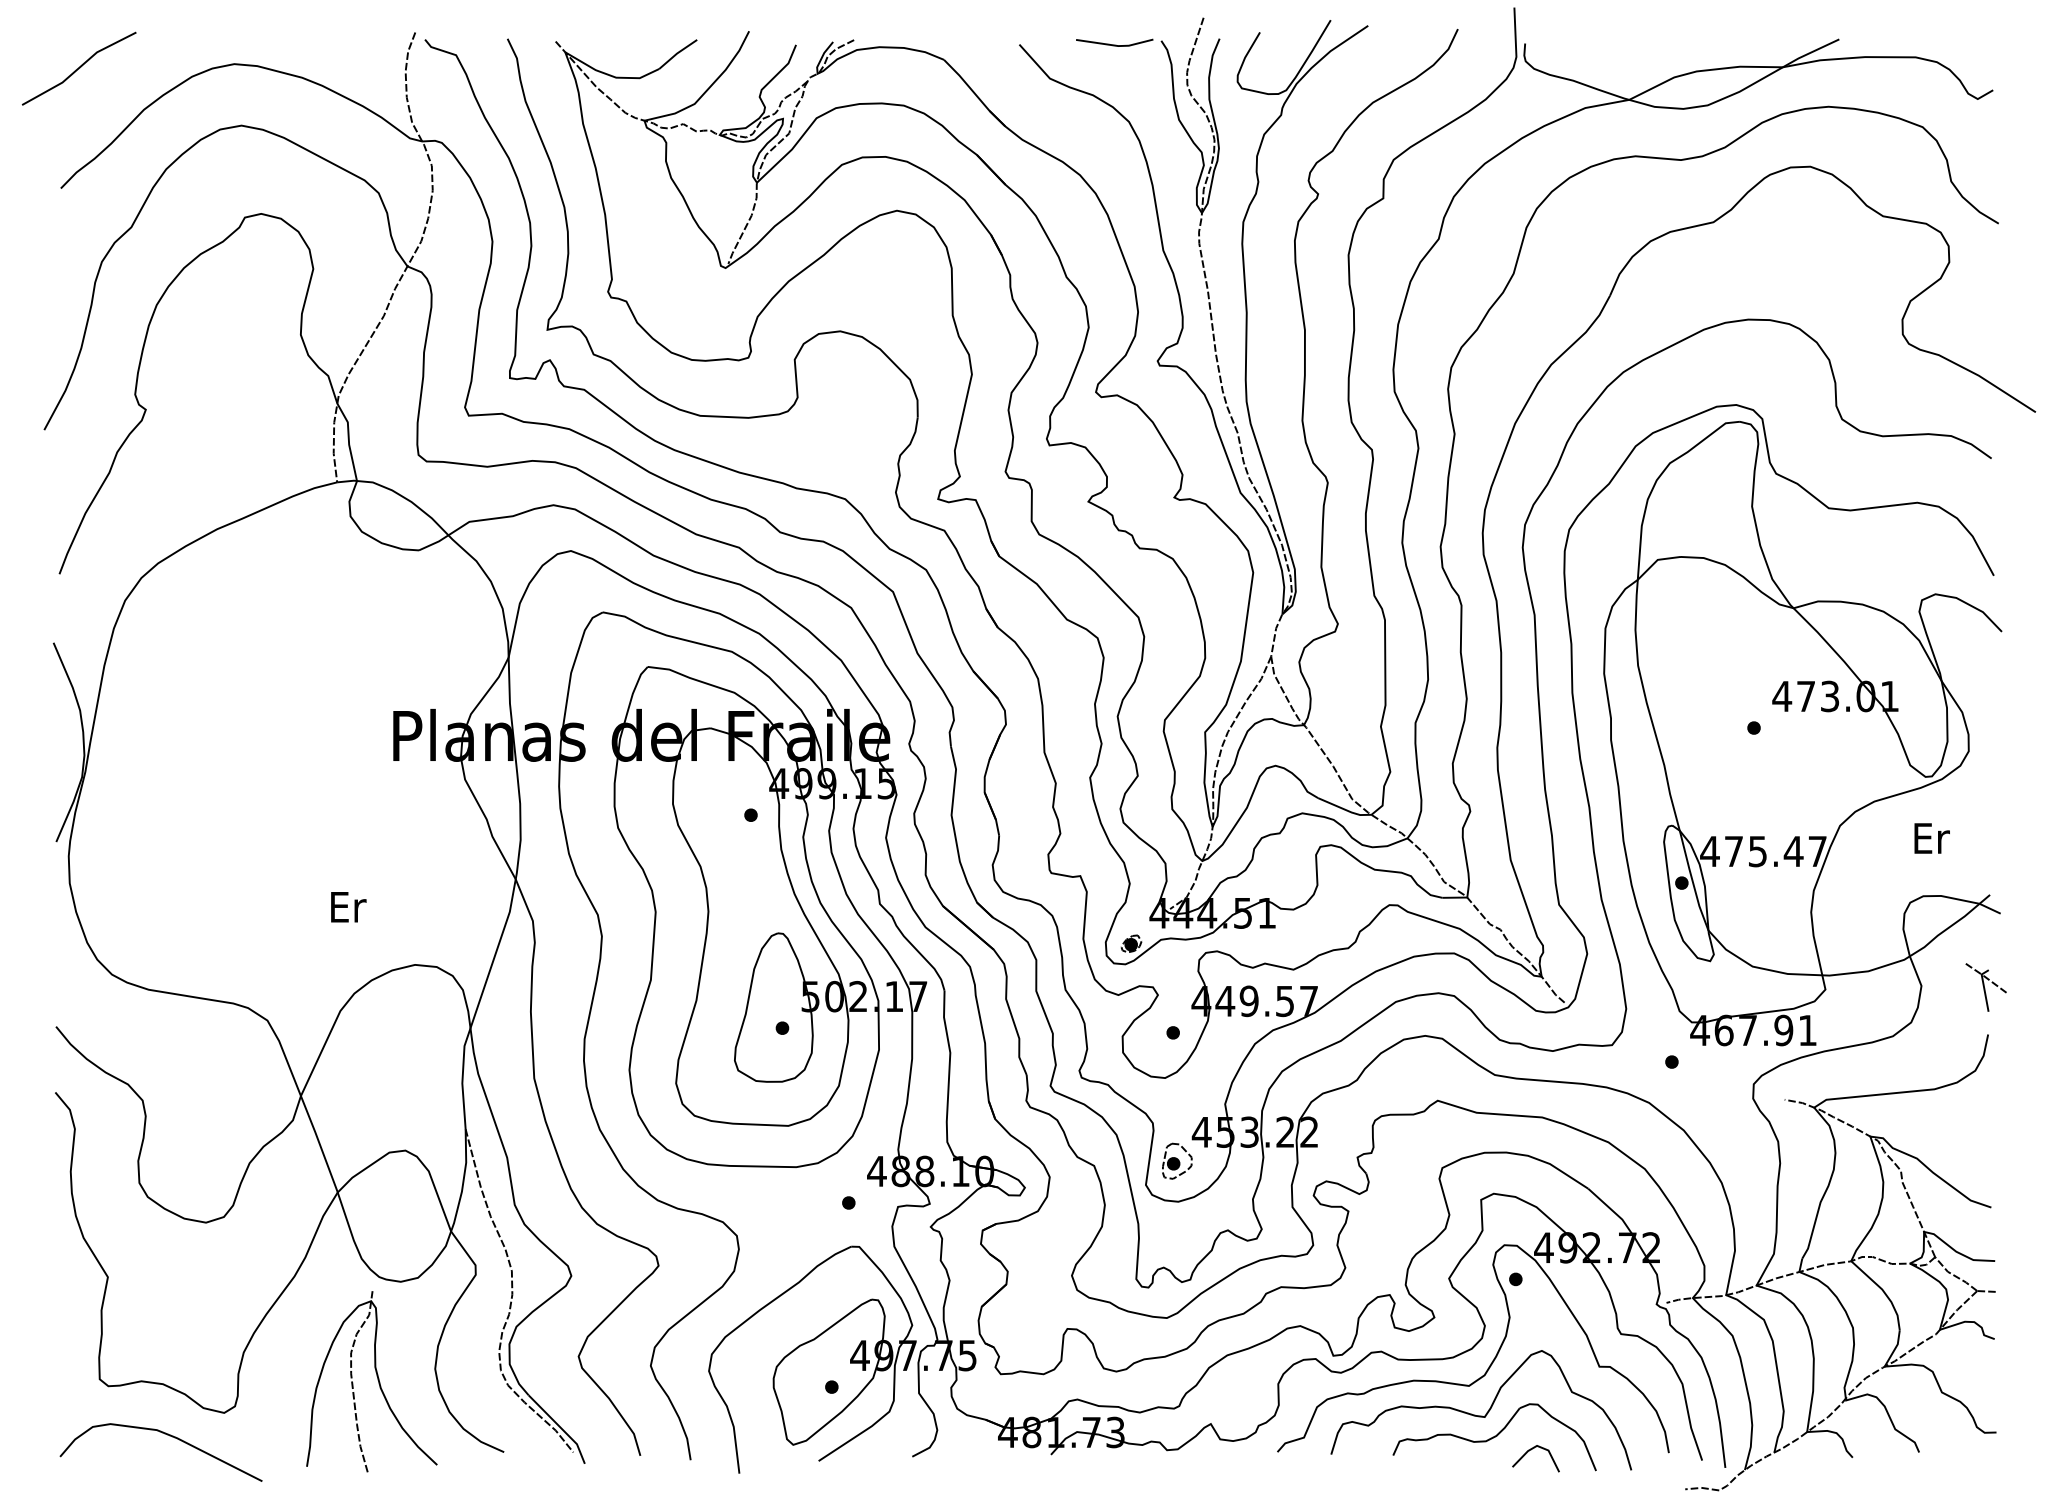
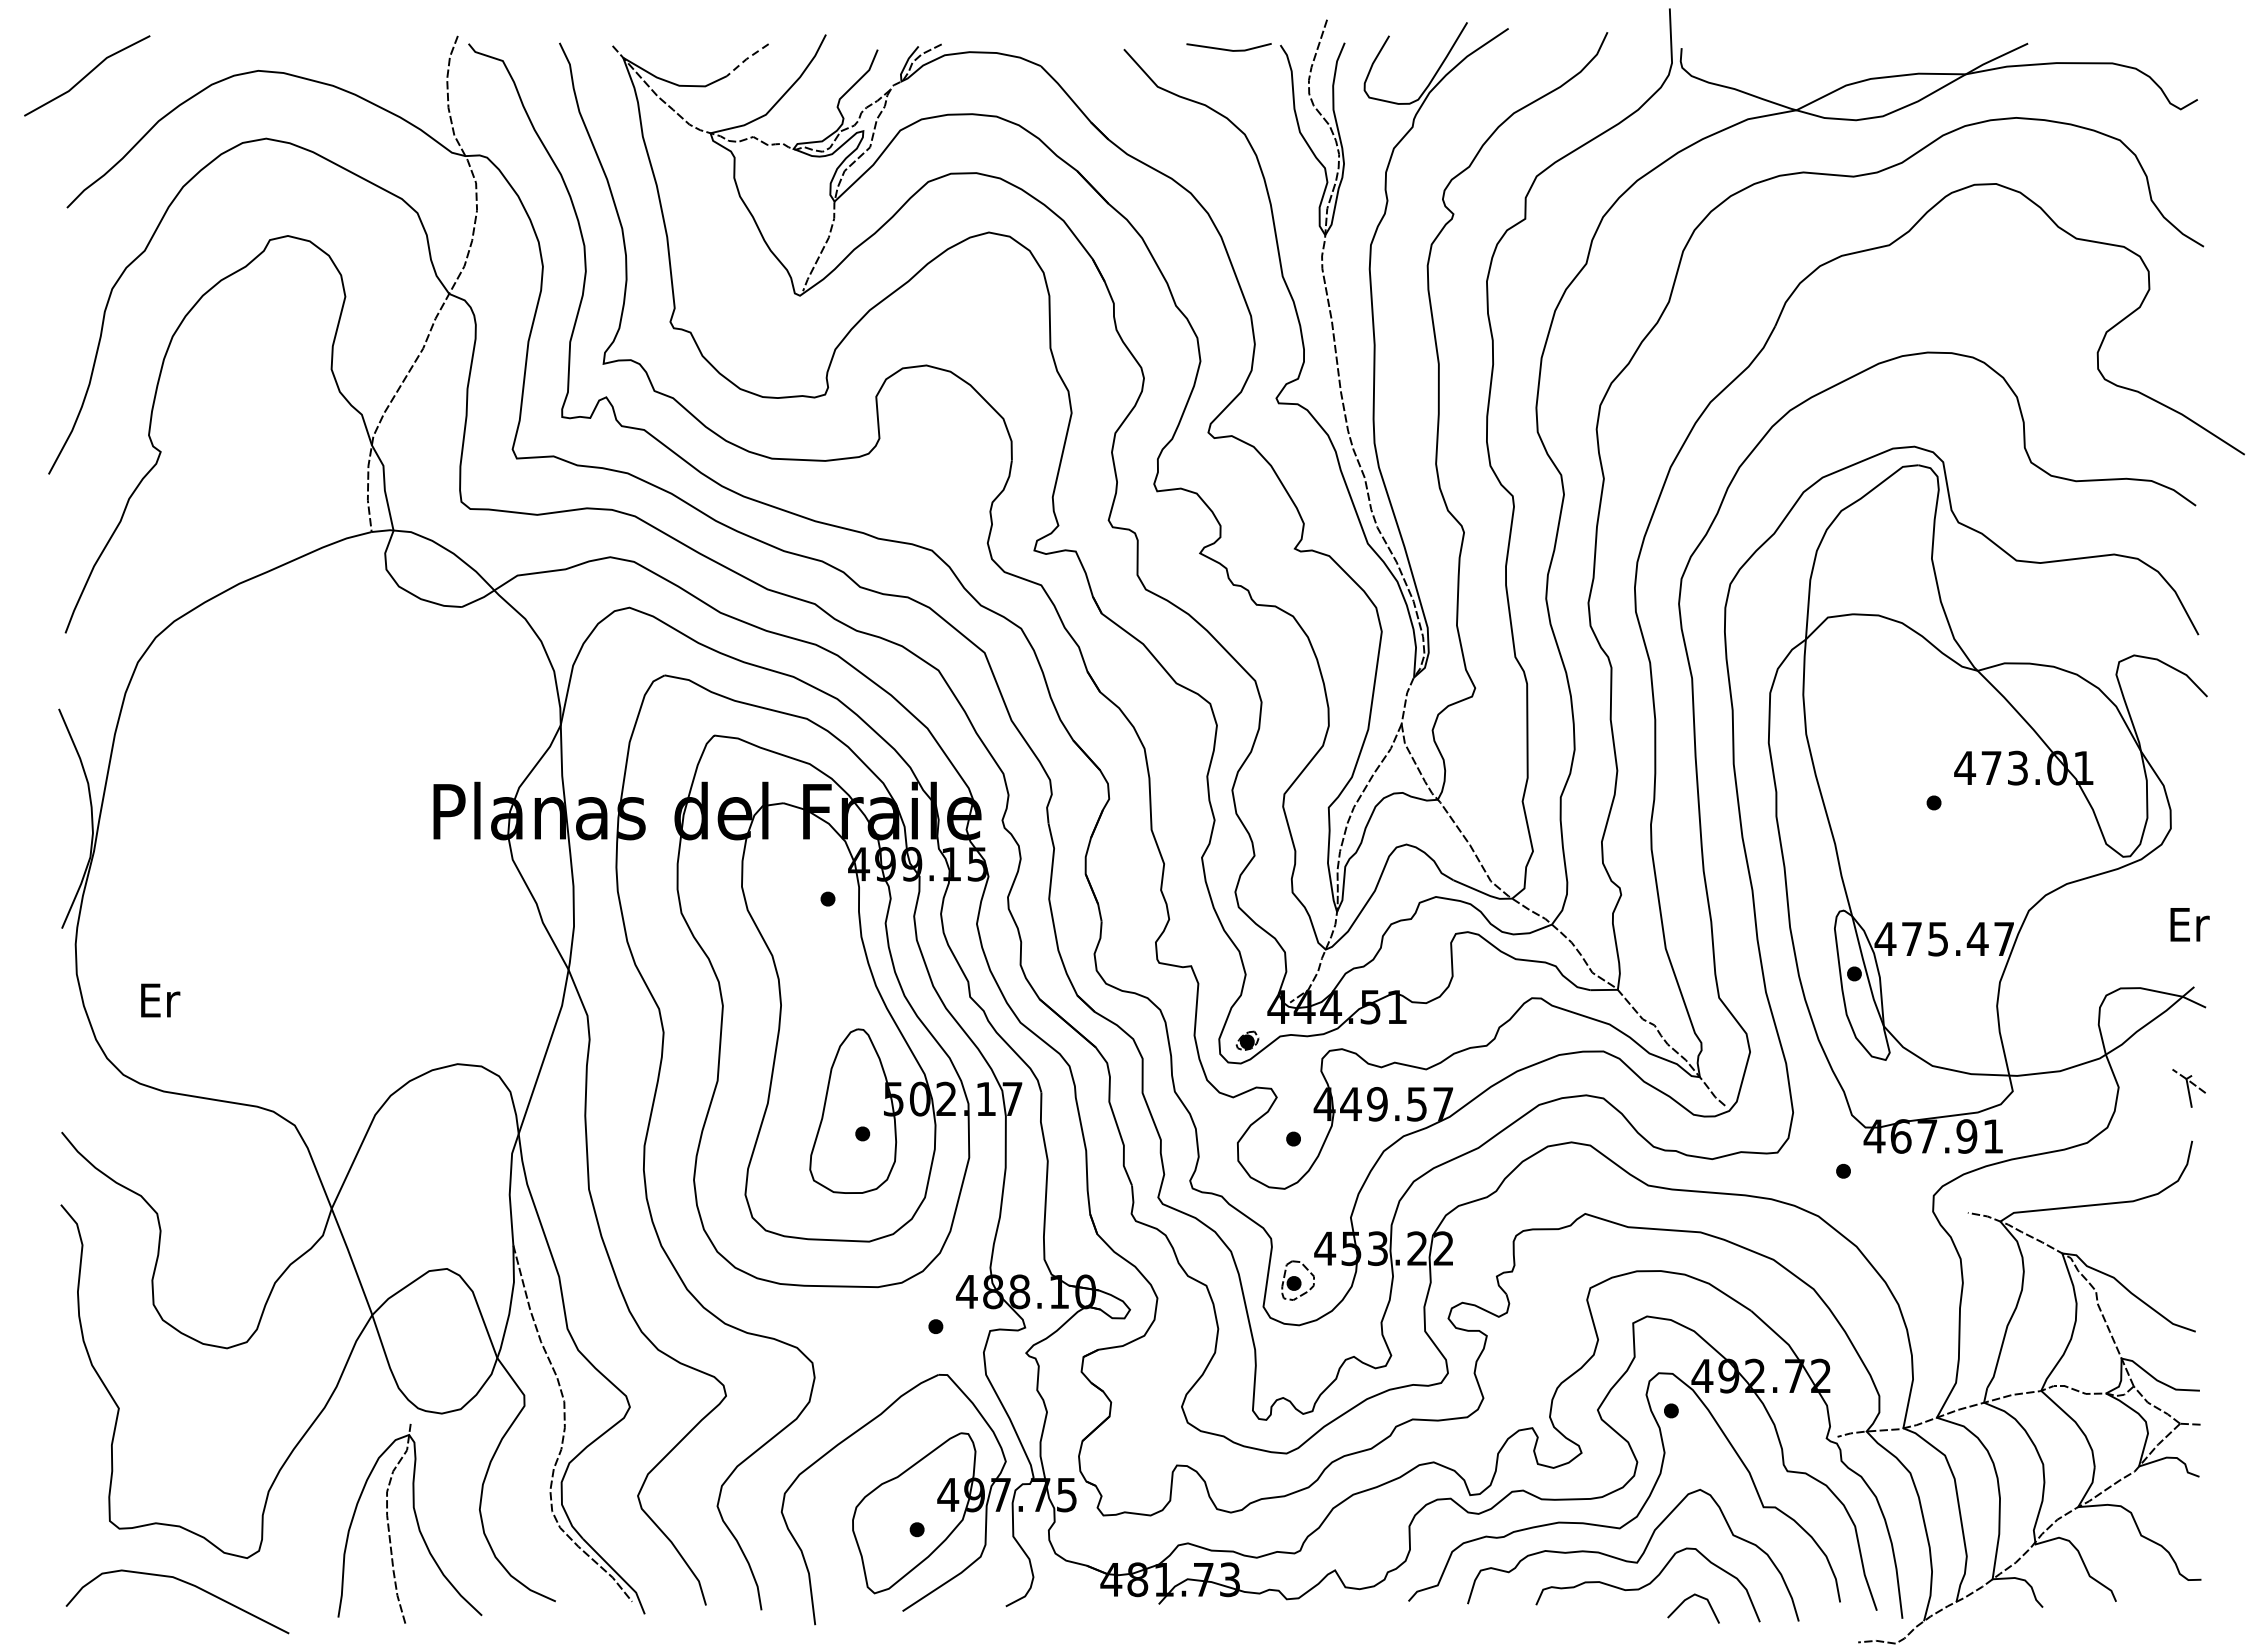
line: (677, 53) -> (746, 59), solid -> dashed
text: (1931, 838) -> (2189, 924), moved
text: (348, 907) -> (160, 1000), moved
part: (1985, 987) -> (2189, 1089), size x0.7

